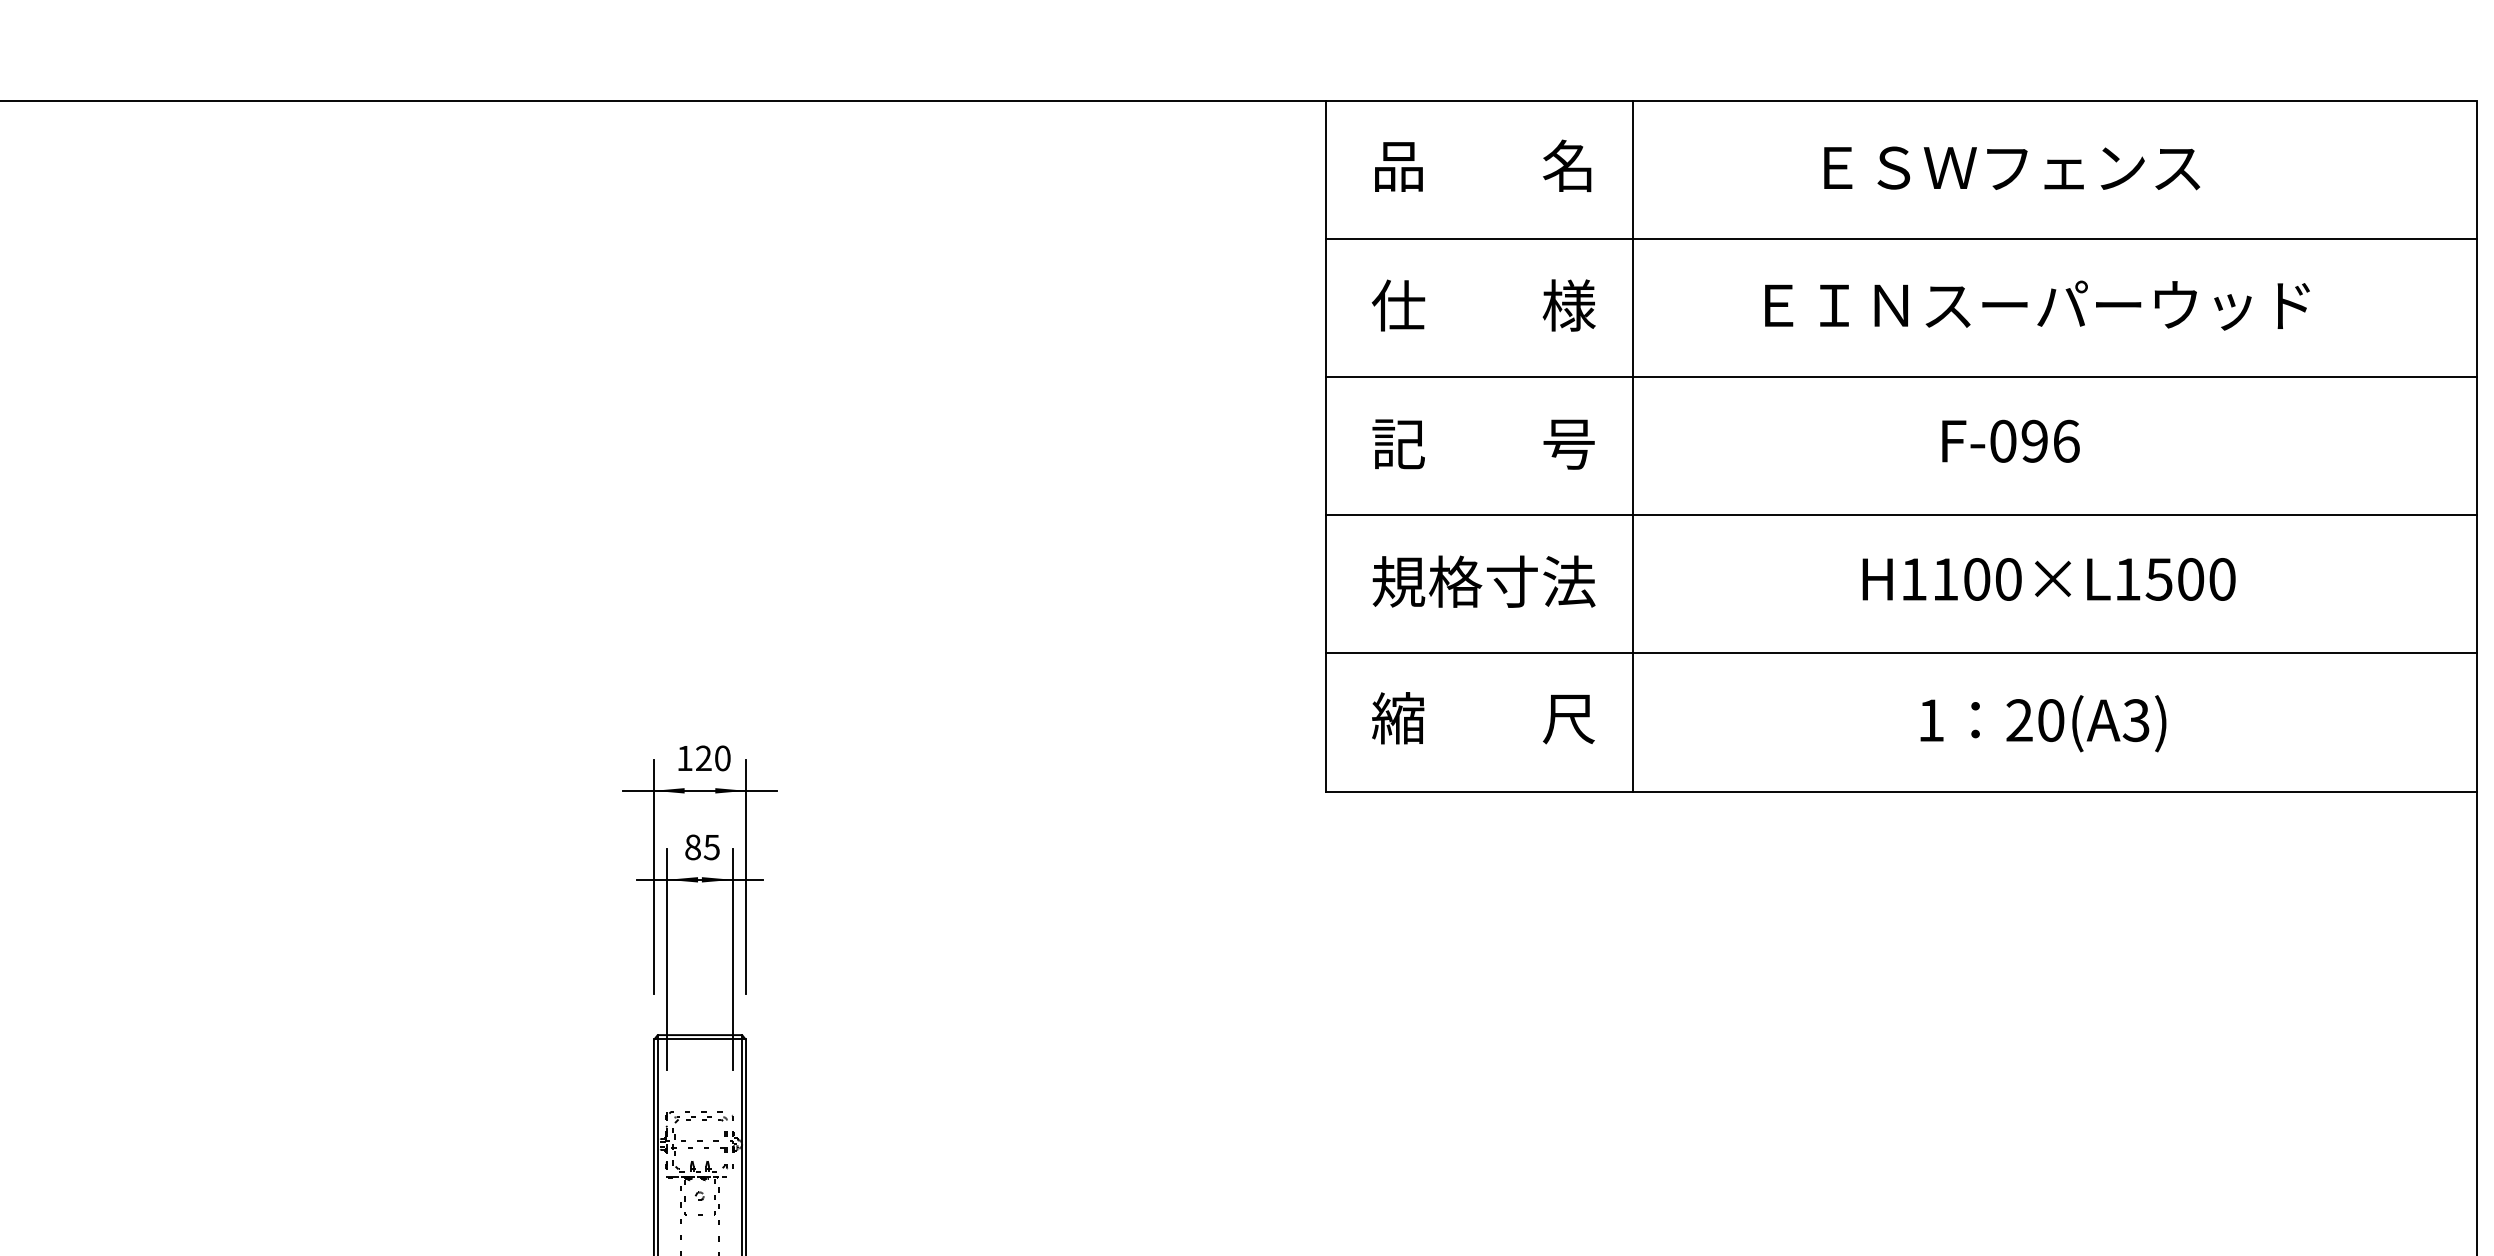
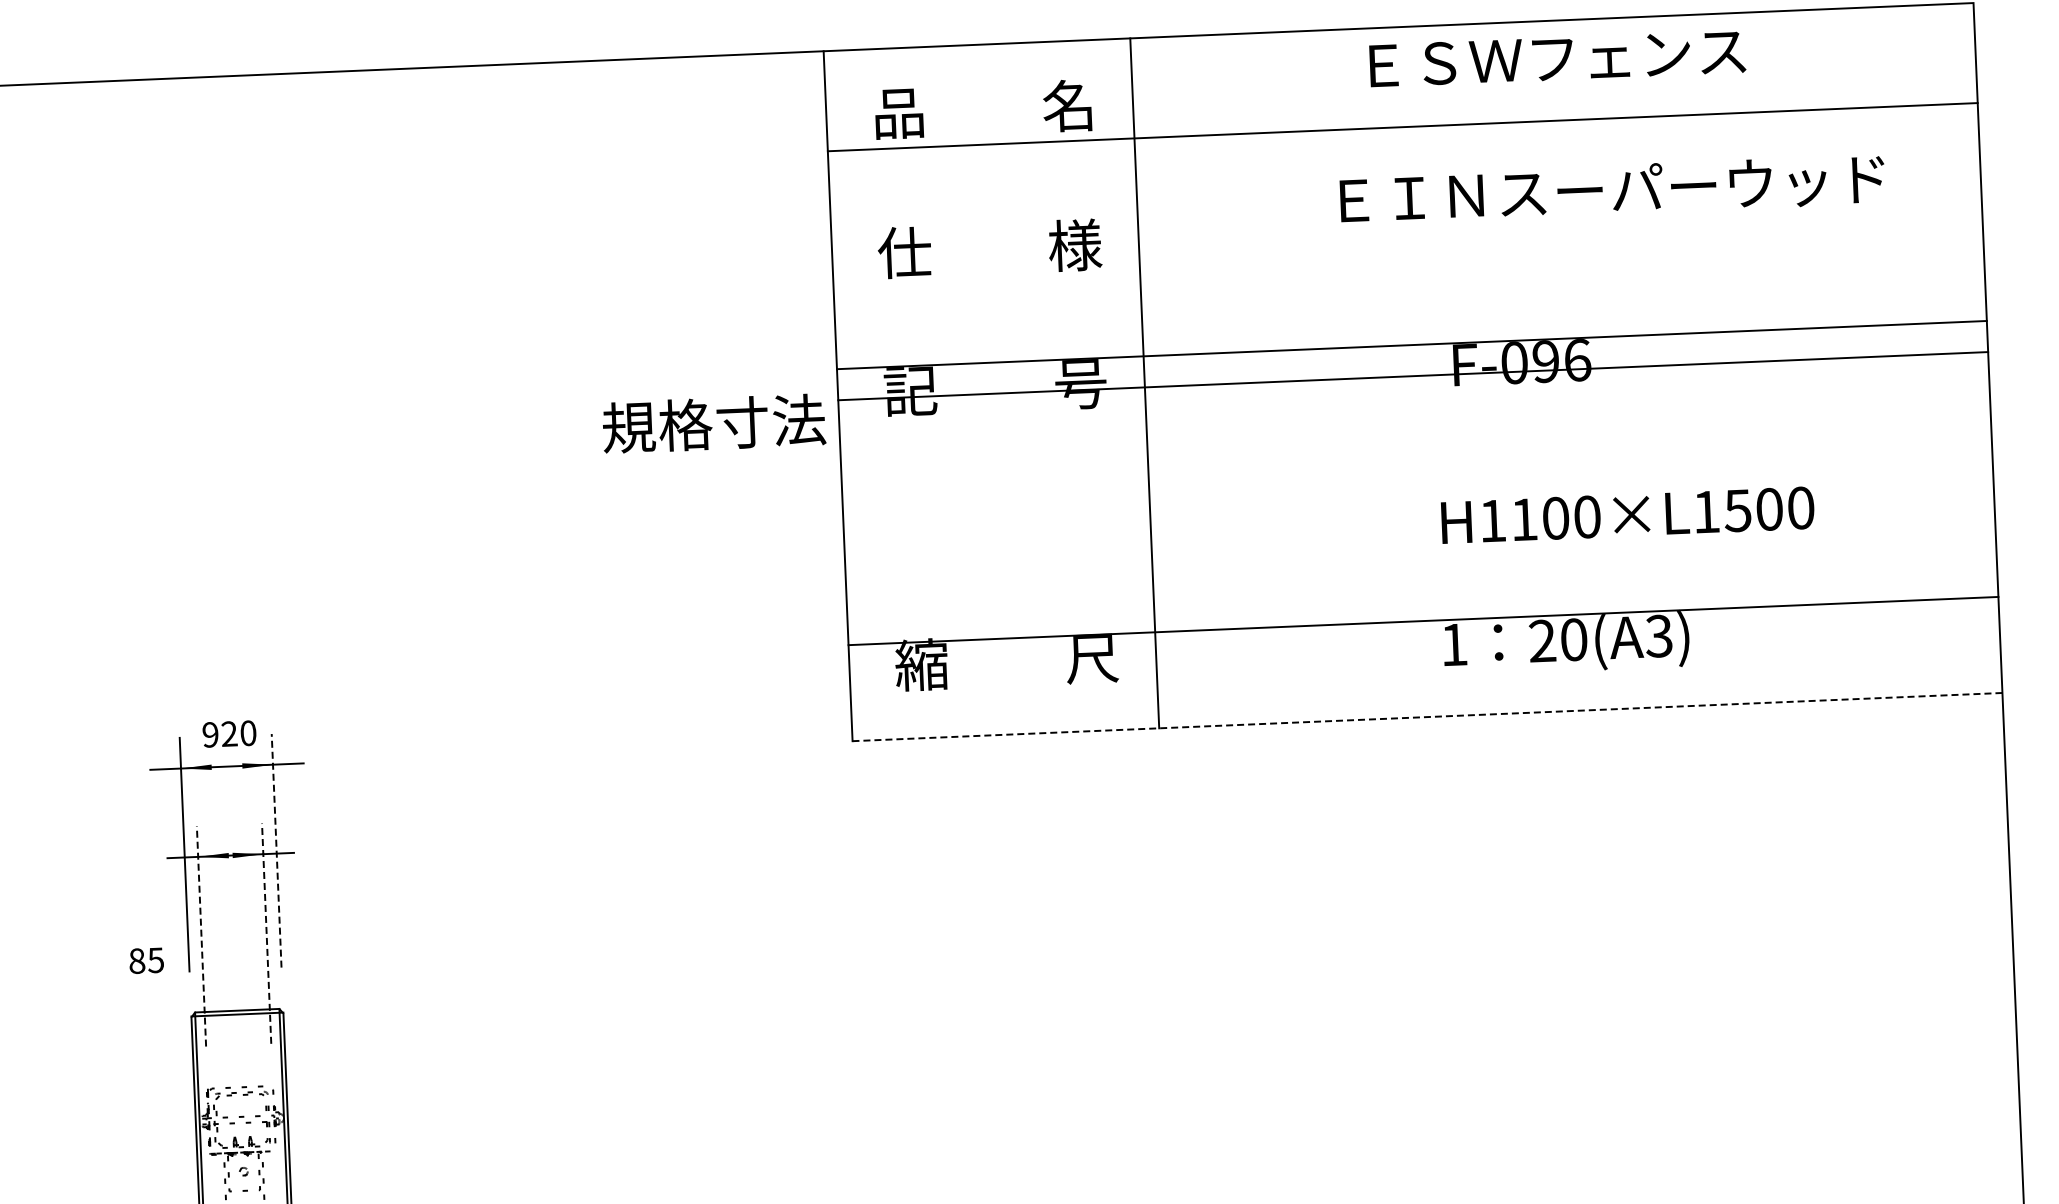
text: (2012, 168) -> (1558, 58), moved
line: (1901, 239) -> (1402, 127), moved
text: (2037, 305) -> (1612, 189), moved
line: (1901, 377) -> (1411, 345), moved
line: (1901, 515) -> (1413, 376), moved
text: (2048, 579) -> (1627, 515), moved
text: (1483, 581) -> (713, 423), moved
line: (1901, 653) -> (1423, 621), moved
text: (684, 758) -> (210, 734), 120 -> 920
line: (1900, 791) -> (1426, 717), solid -> dashed
text: (702, 847) -> (146, 960), moved
line: (746, 877) -> (277, 851), solid -> dashed
line: (667, 958) -> (201, 935), solid -> dashed
line: (732, 958) -> (266, 932), solid -> dashed

